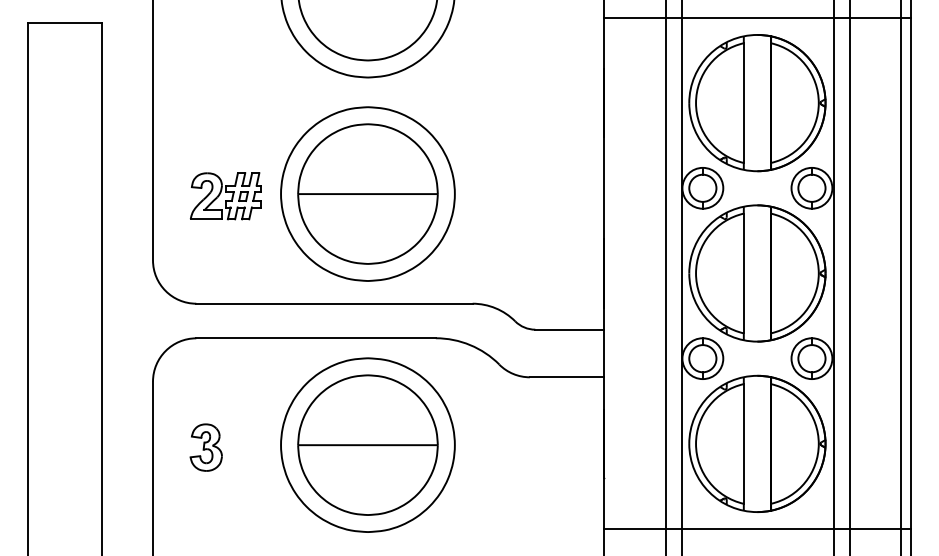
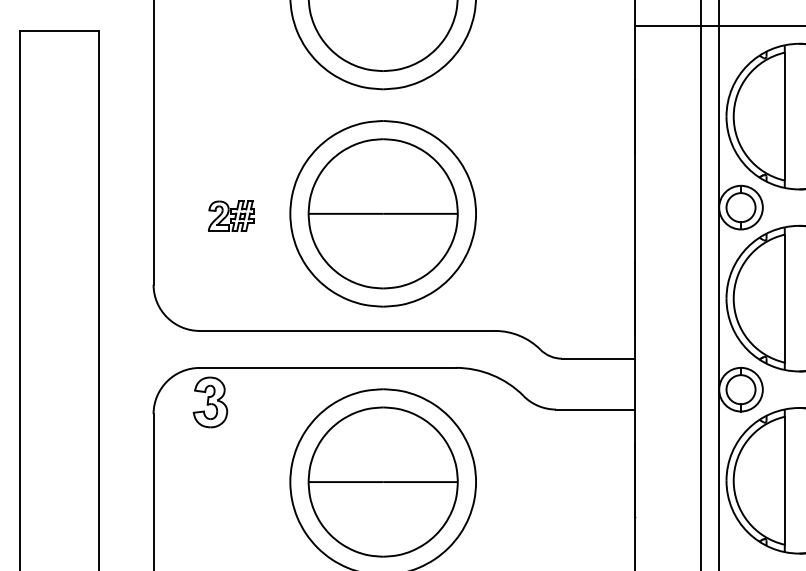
part: (225, 196) -> (231, 216), size x0.6
part: (205, 447) -> (209, 402), moved

